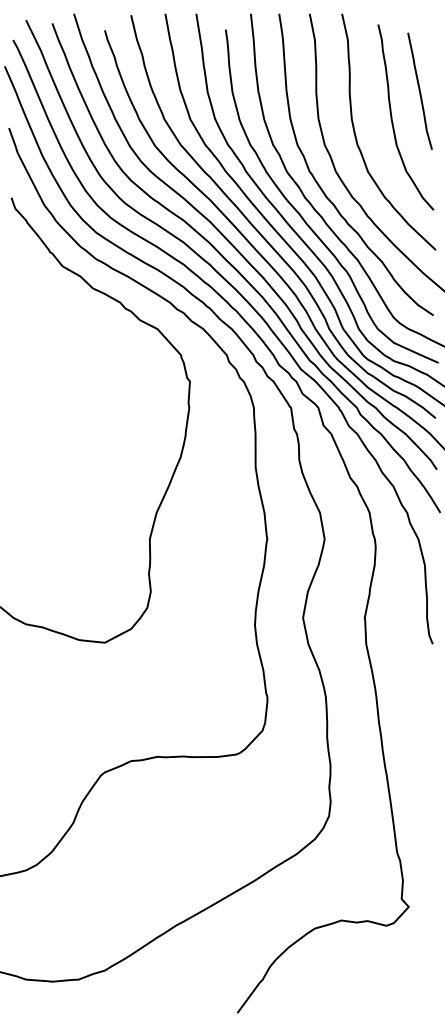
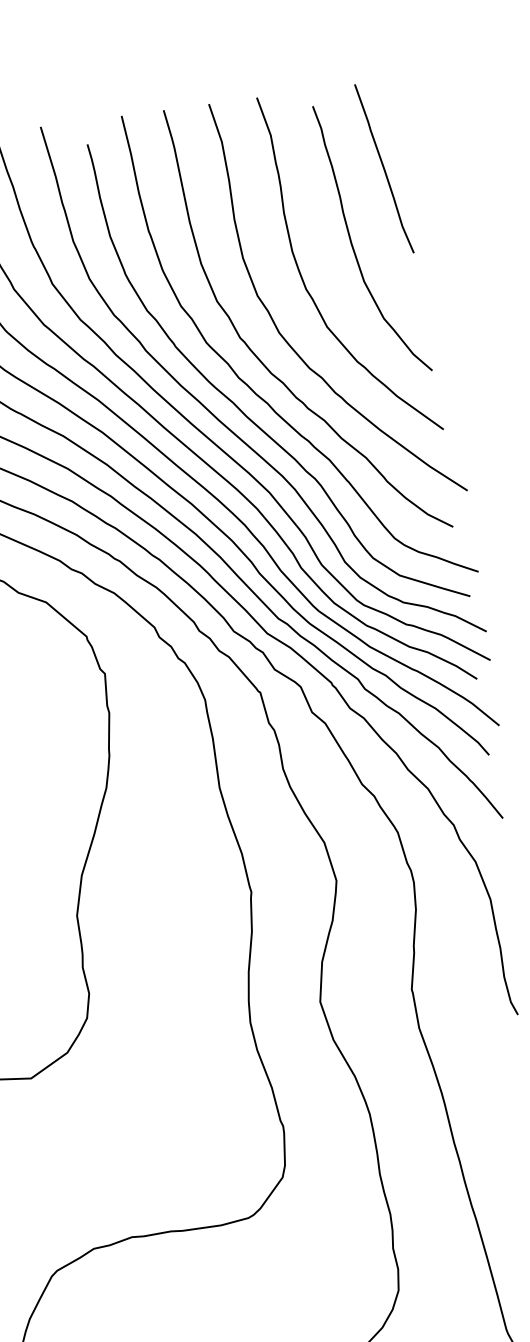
curve: (419, 90) -> (383, 167), moved

